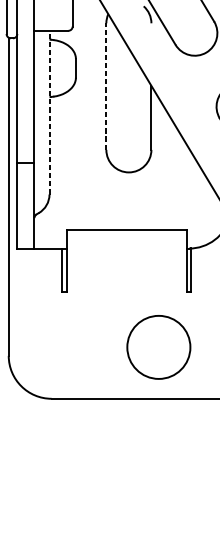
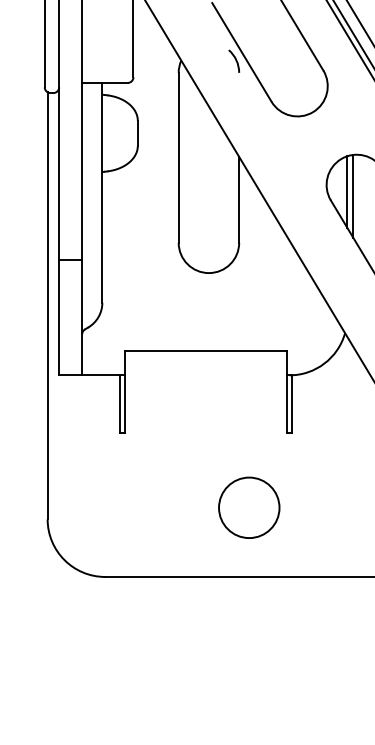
line: (106, 86) -> (178, 157), dashed -> solid
line: (49, 112) -> (102, 192), dashed -> solid
circle: (159, 347) -> (249, 507), size x0.71

